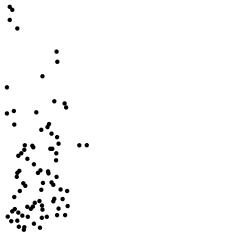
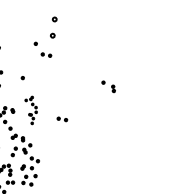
part: (56, 56) -> (53, 27), size x1.6
part: (54, 85) -> (45, 55), added
part: (60, 104) -> (108, 87), moved
part: (49, 142) -> (30, 110), size x0.7

